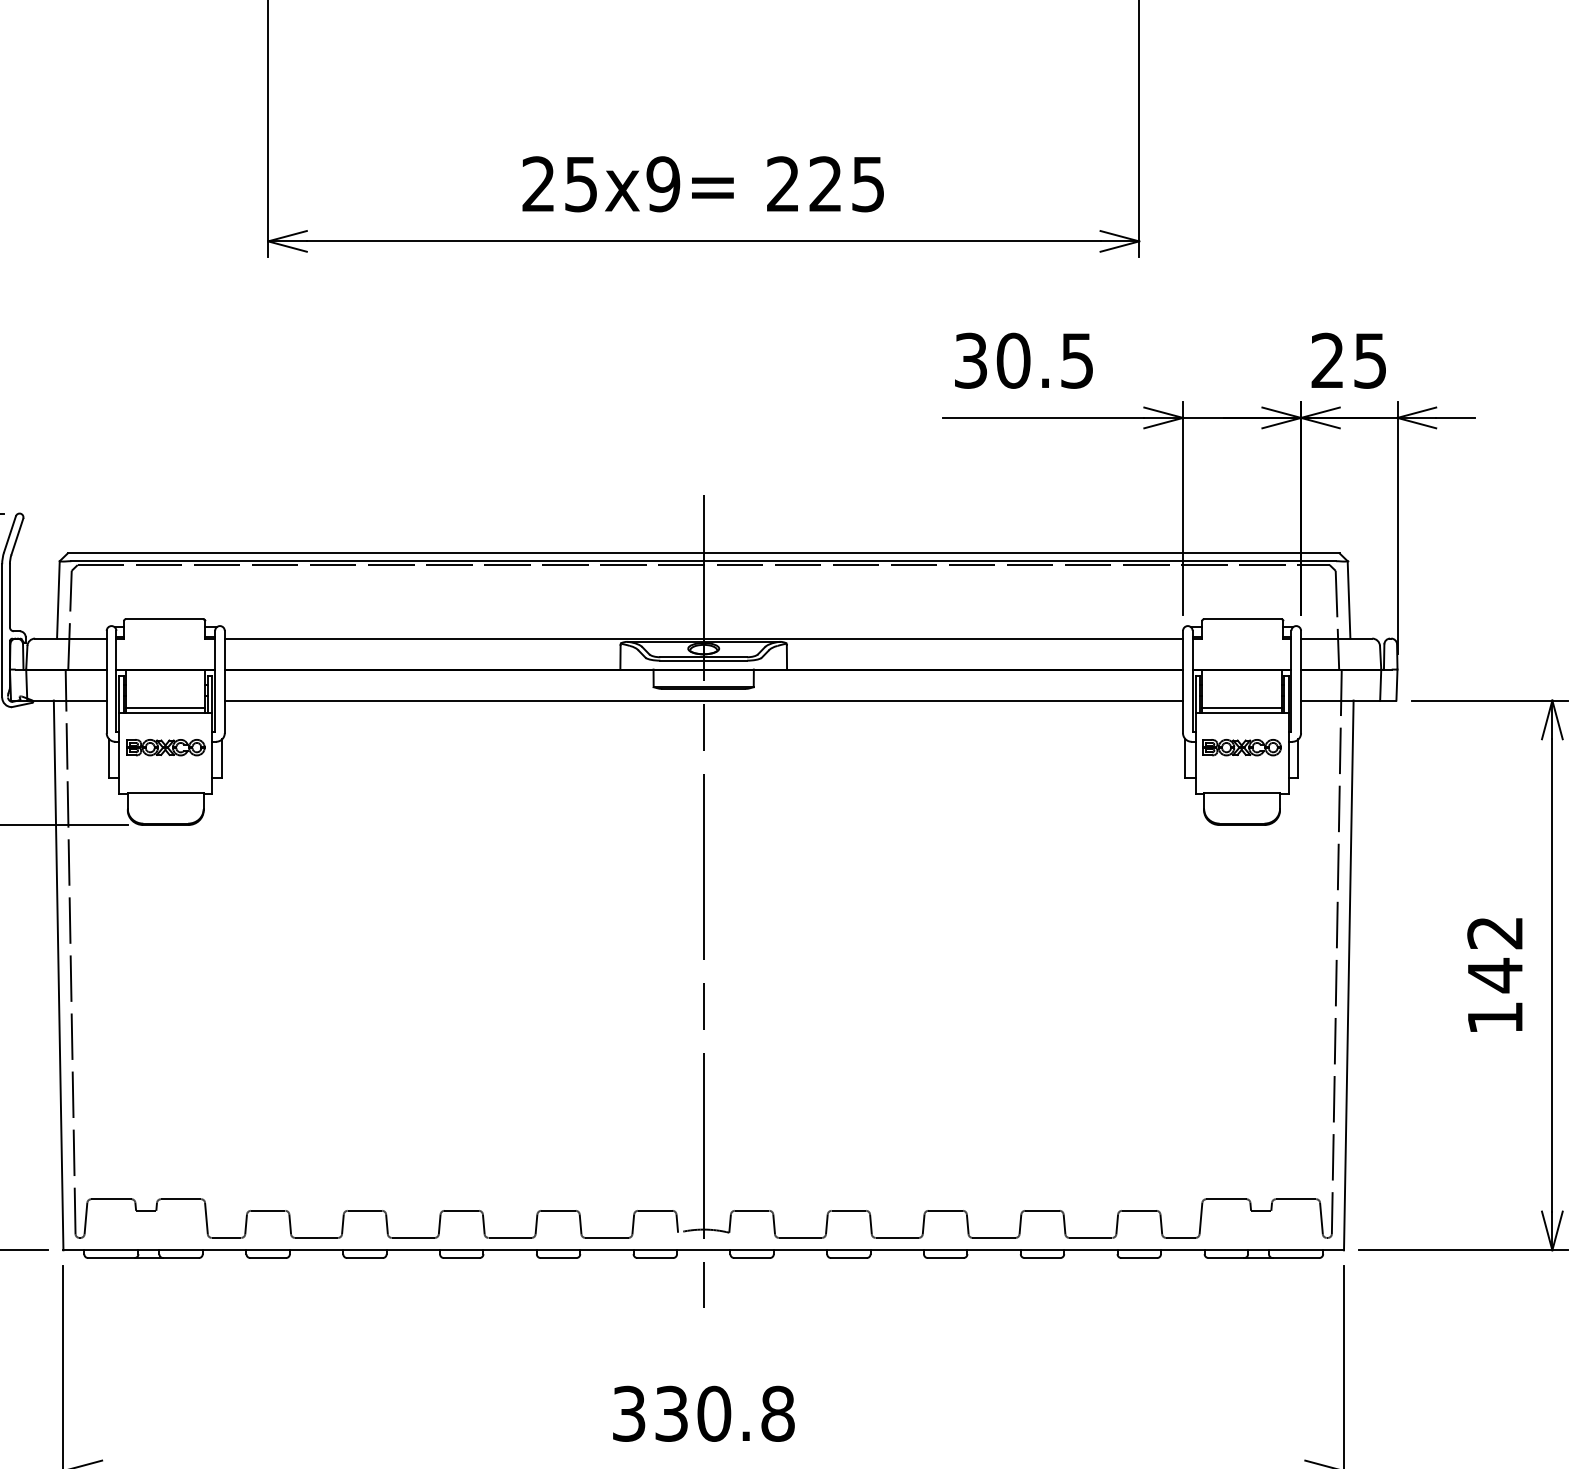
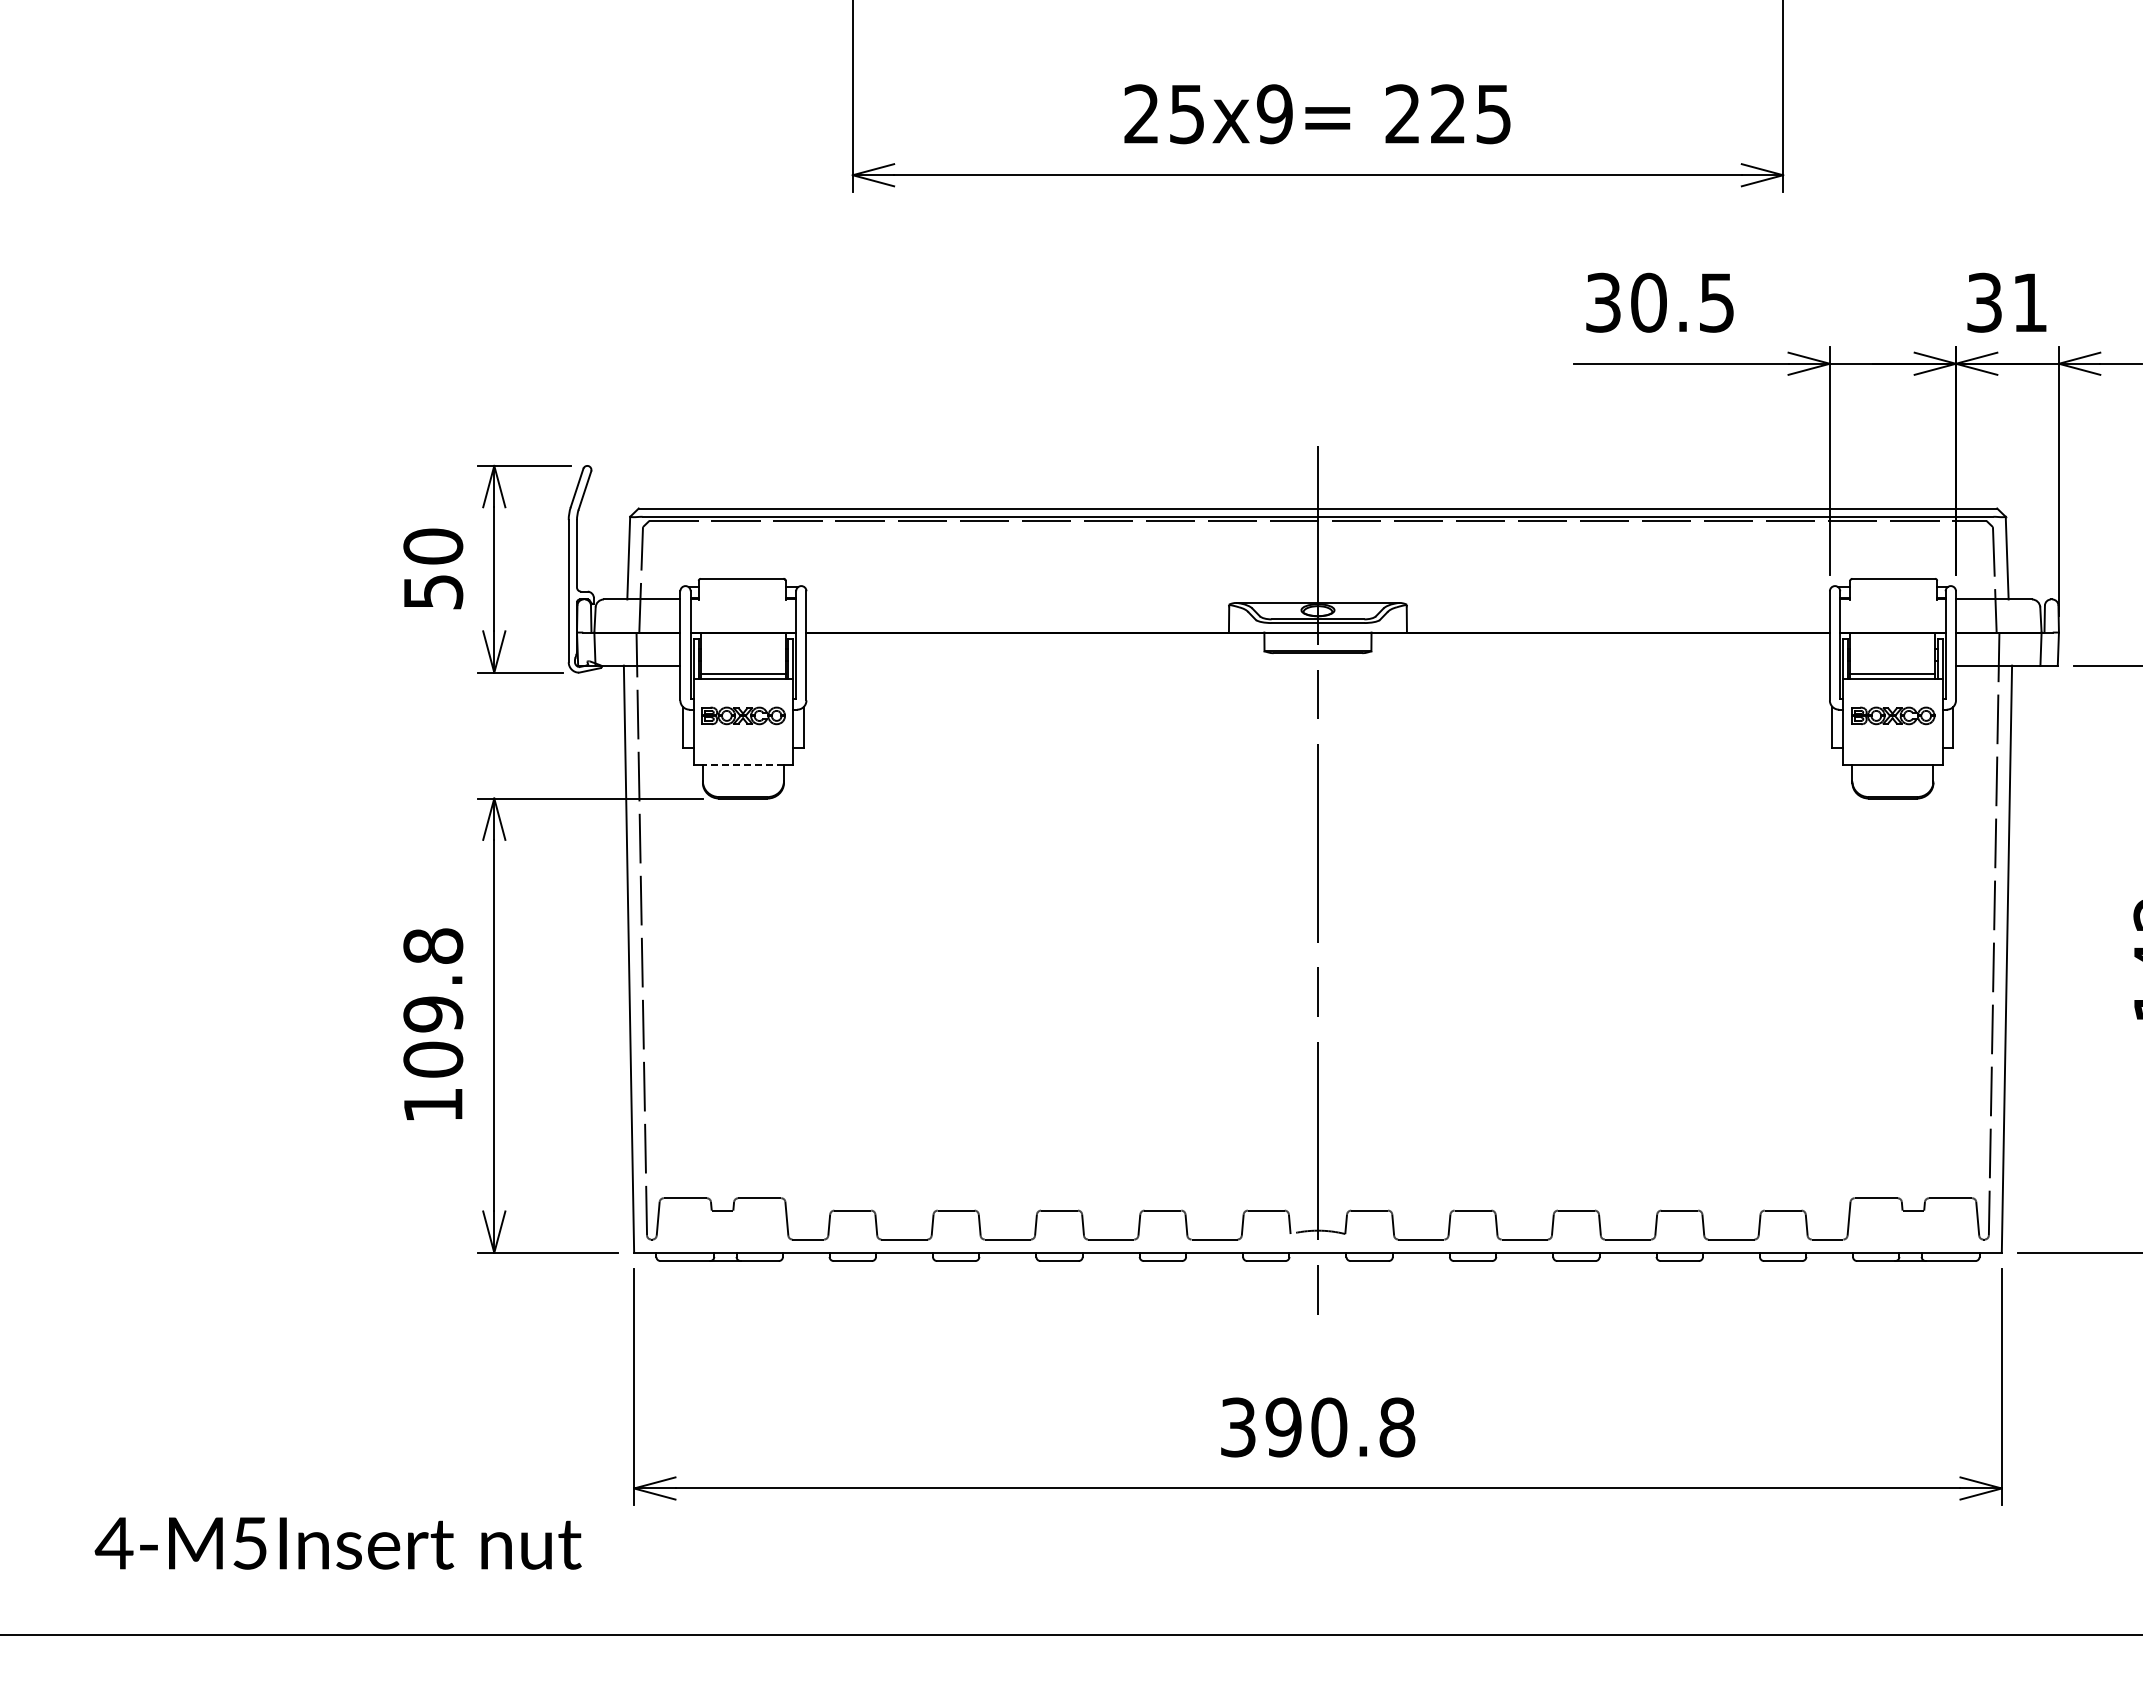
text: (1348, 360) -> (2006, 302), 25 -> 31
line: (703, 638) -> (1317, 599), removed
line: (703, 700) -> (1317, 665), removed
line: (165, 793) -> (743, 764), solid -> dashed
text: (671, 1413) -> (1283, 1427), 330.8 -> 390.8

